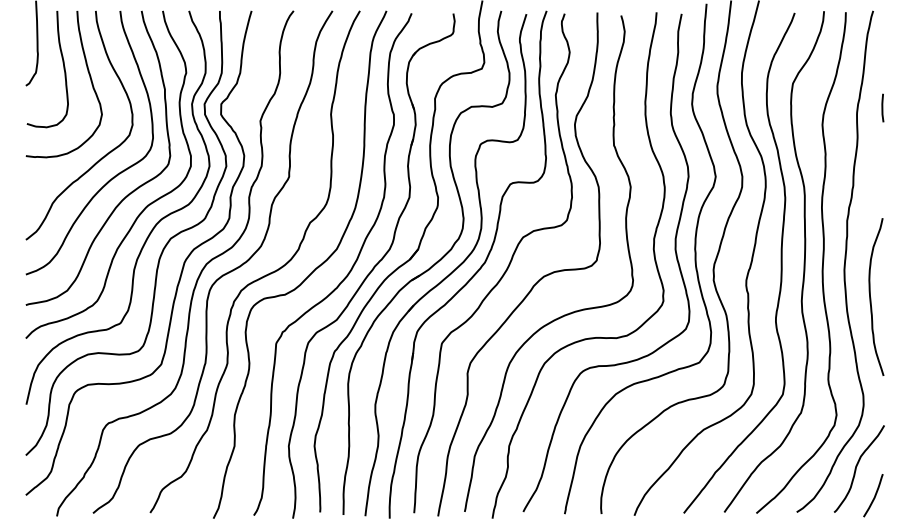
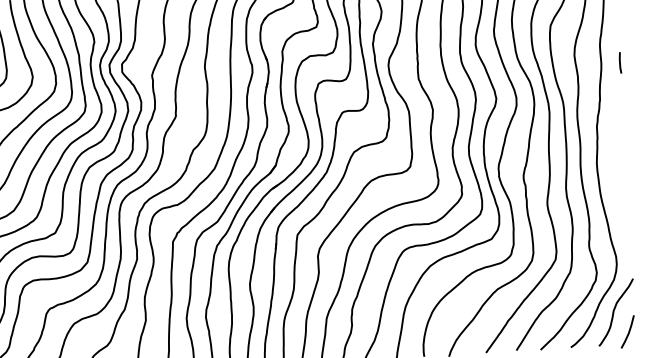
line: (882, 107) -> (620, 62), moved
curve: (871, 297) -> (618, 183), removed

